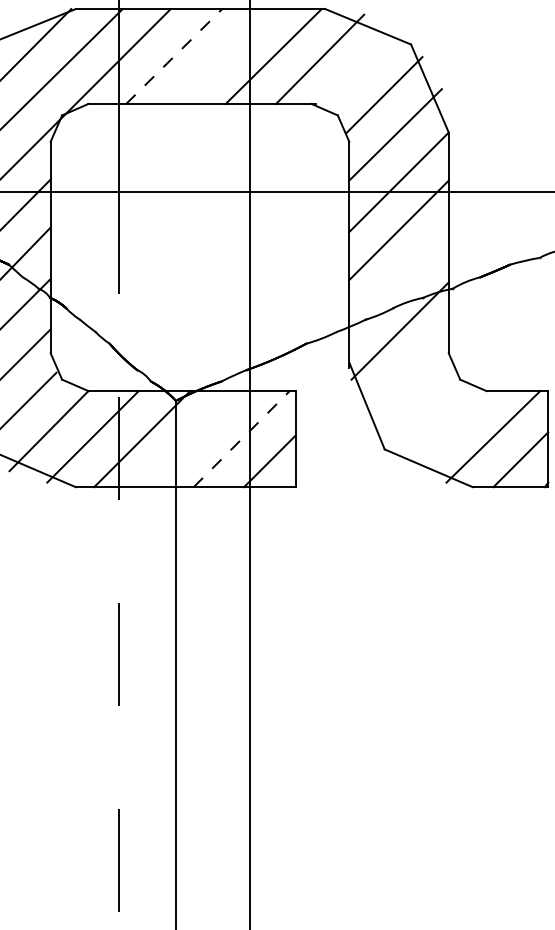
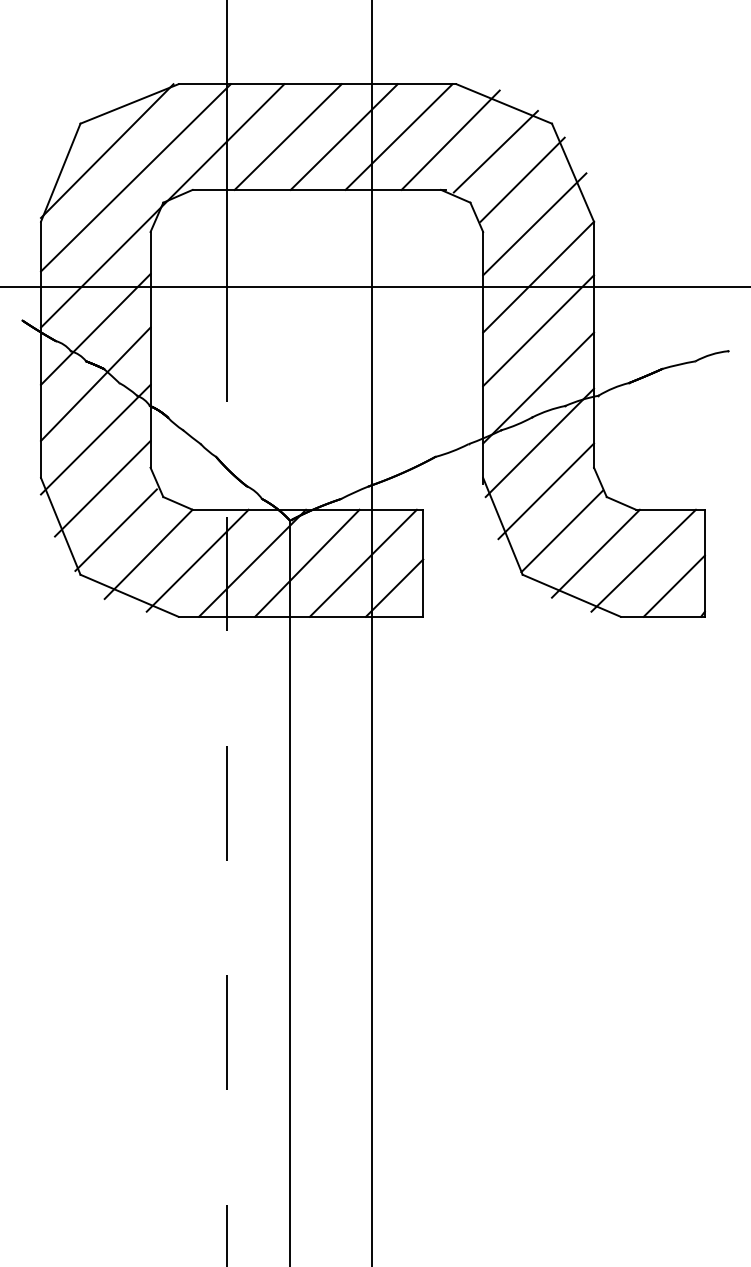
line: (174, 55) -> (288, 136), dashed -> solid
line: (223, 55) -> (343, 136), added
line: (360, 69) -> (495, 151), added
line: (398, 281) -> (538, 387), added
line: (406, 374) -> (546, 491), added
line: (419, 410) -> (561, 531), added
line: (450, 430) -> (595, 553), added
line: (191, 438) -> (307, 562), added
line: (241, 439) -> (363, 563), dashed -> solid

